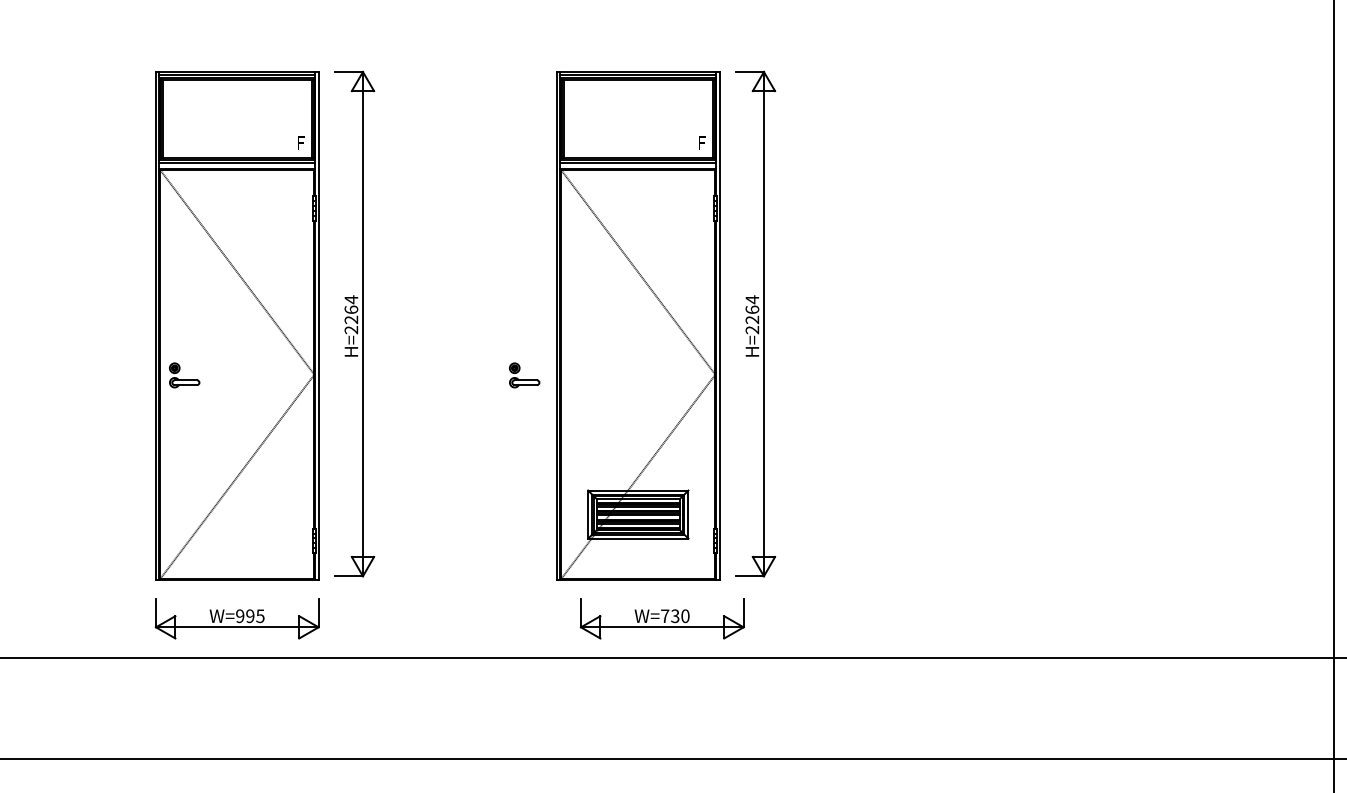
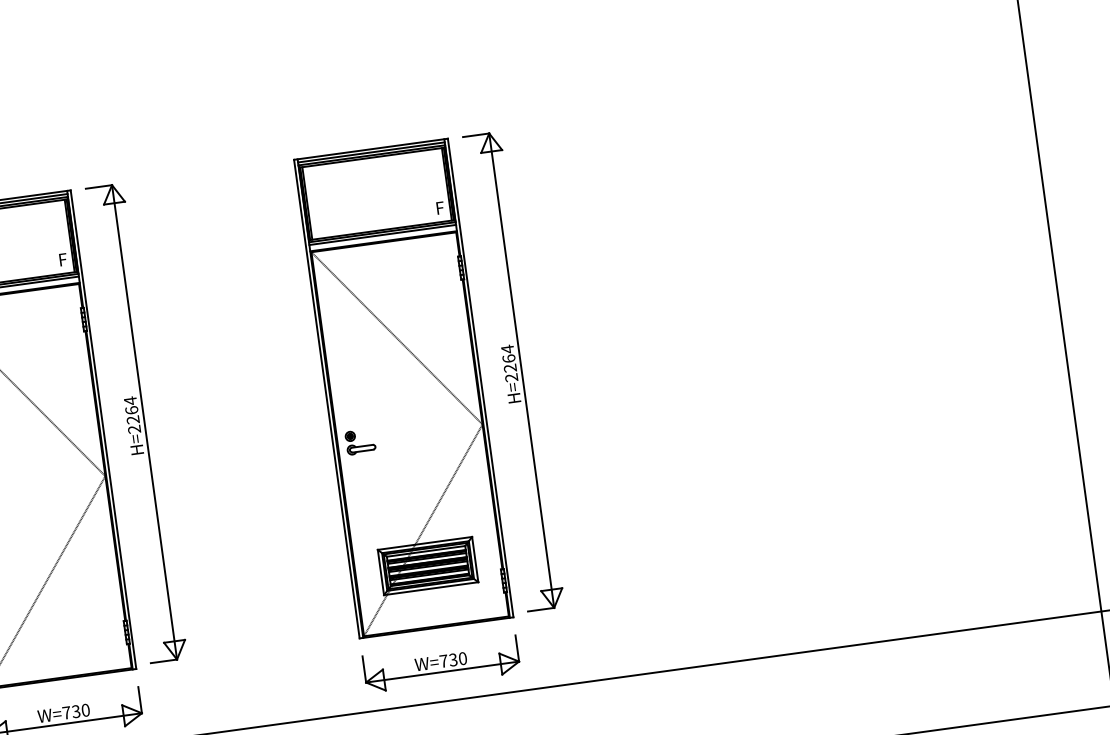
part: (524, 375) -> (360, 442), moved
text: (250, 616) -> (76, 711), W=995 -> W=730
part: (661, 618) -> (440, 663), moved

